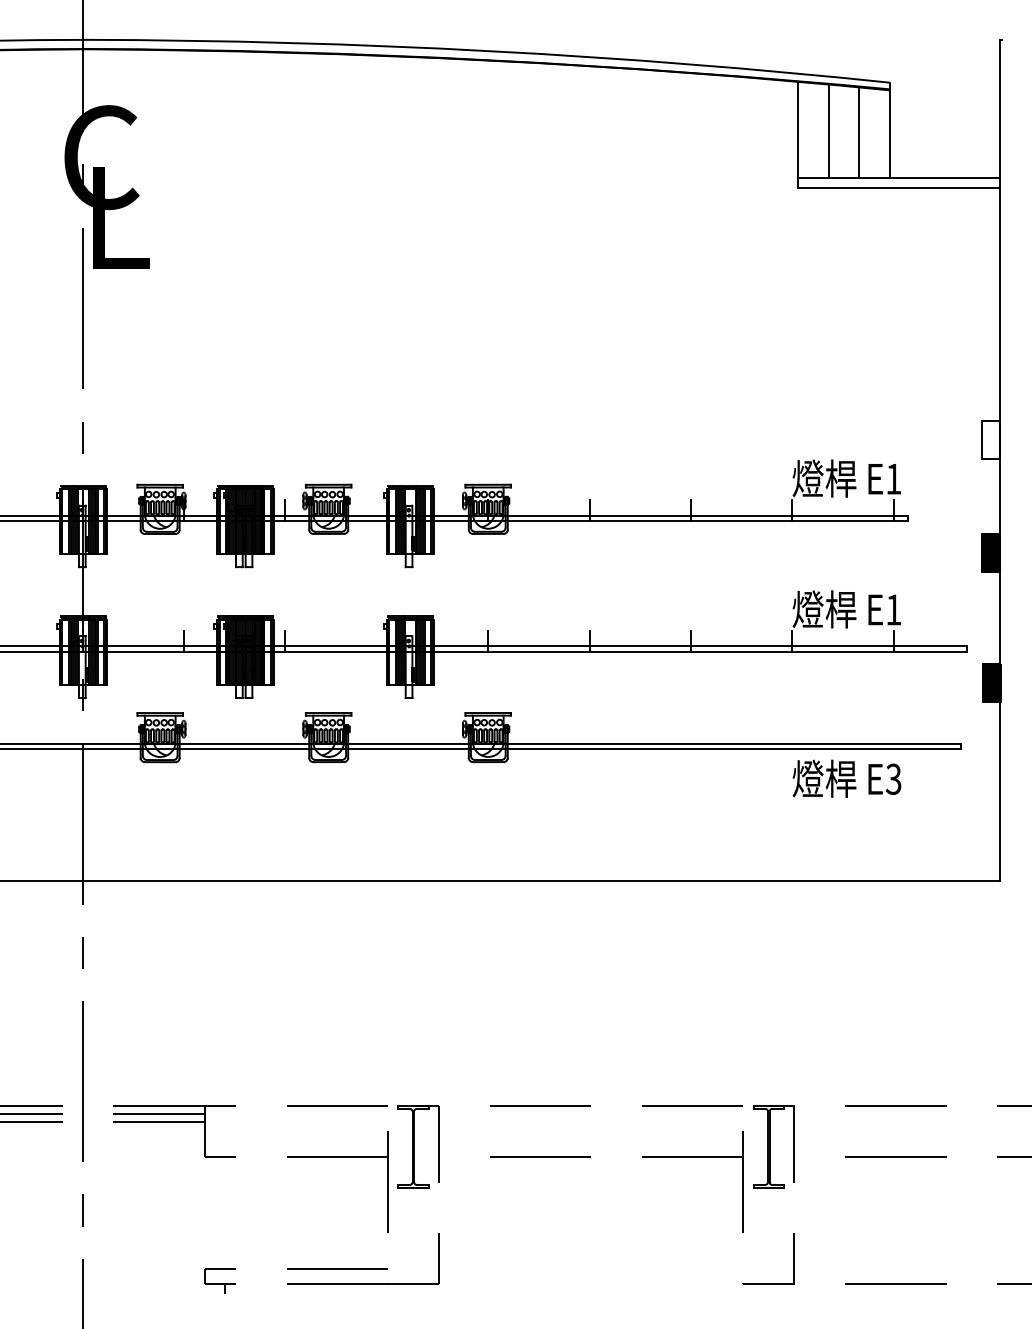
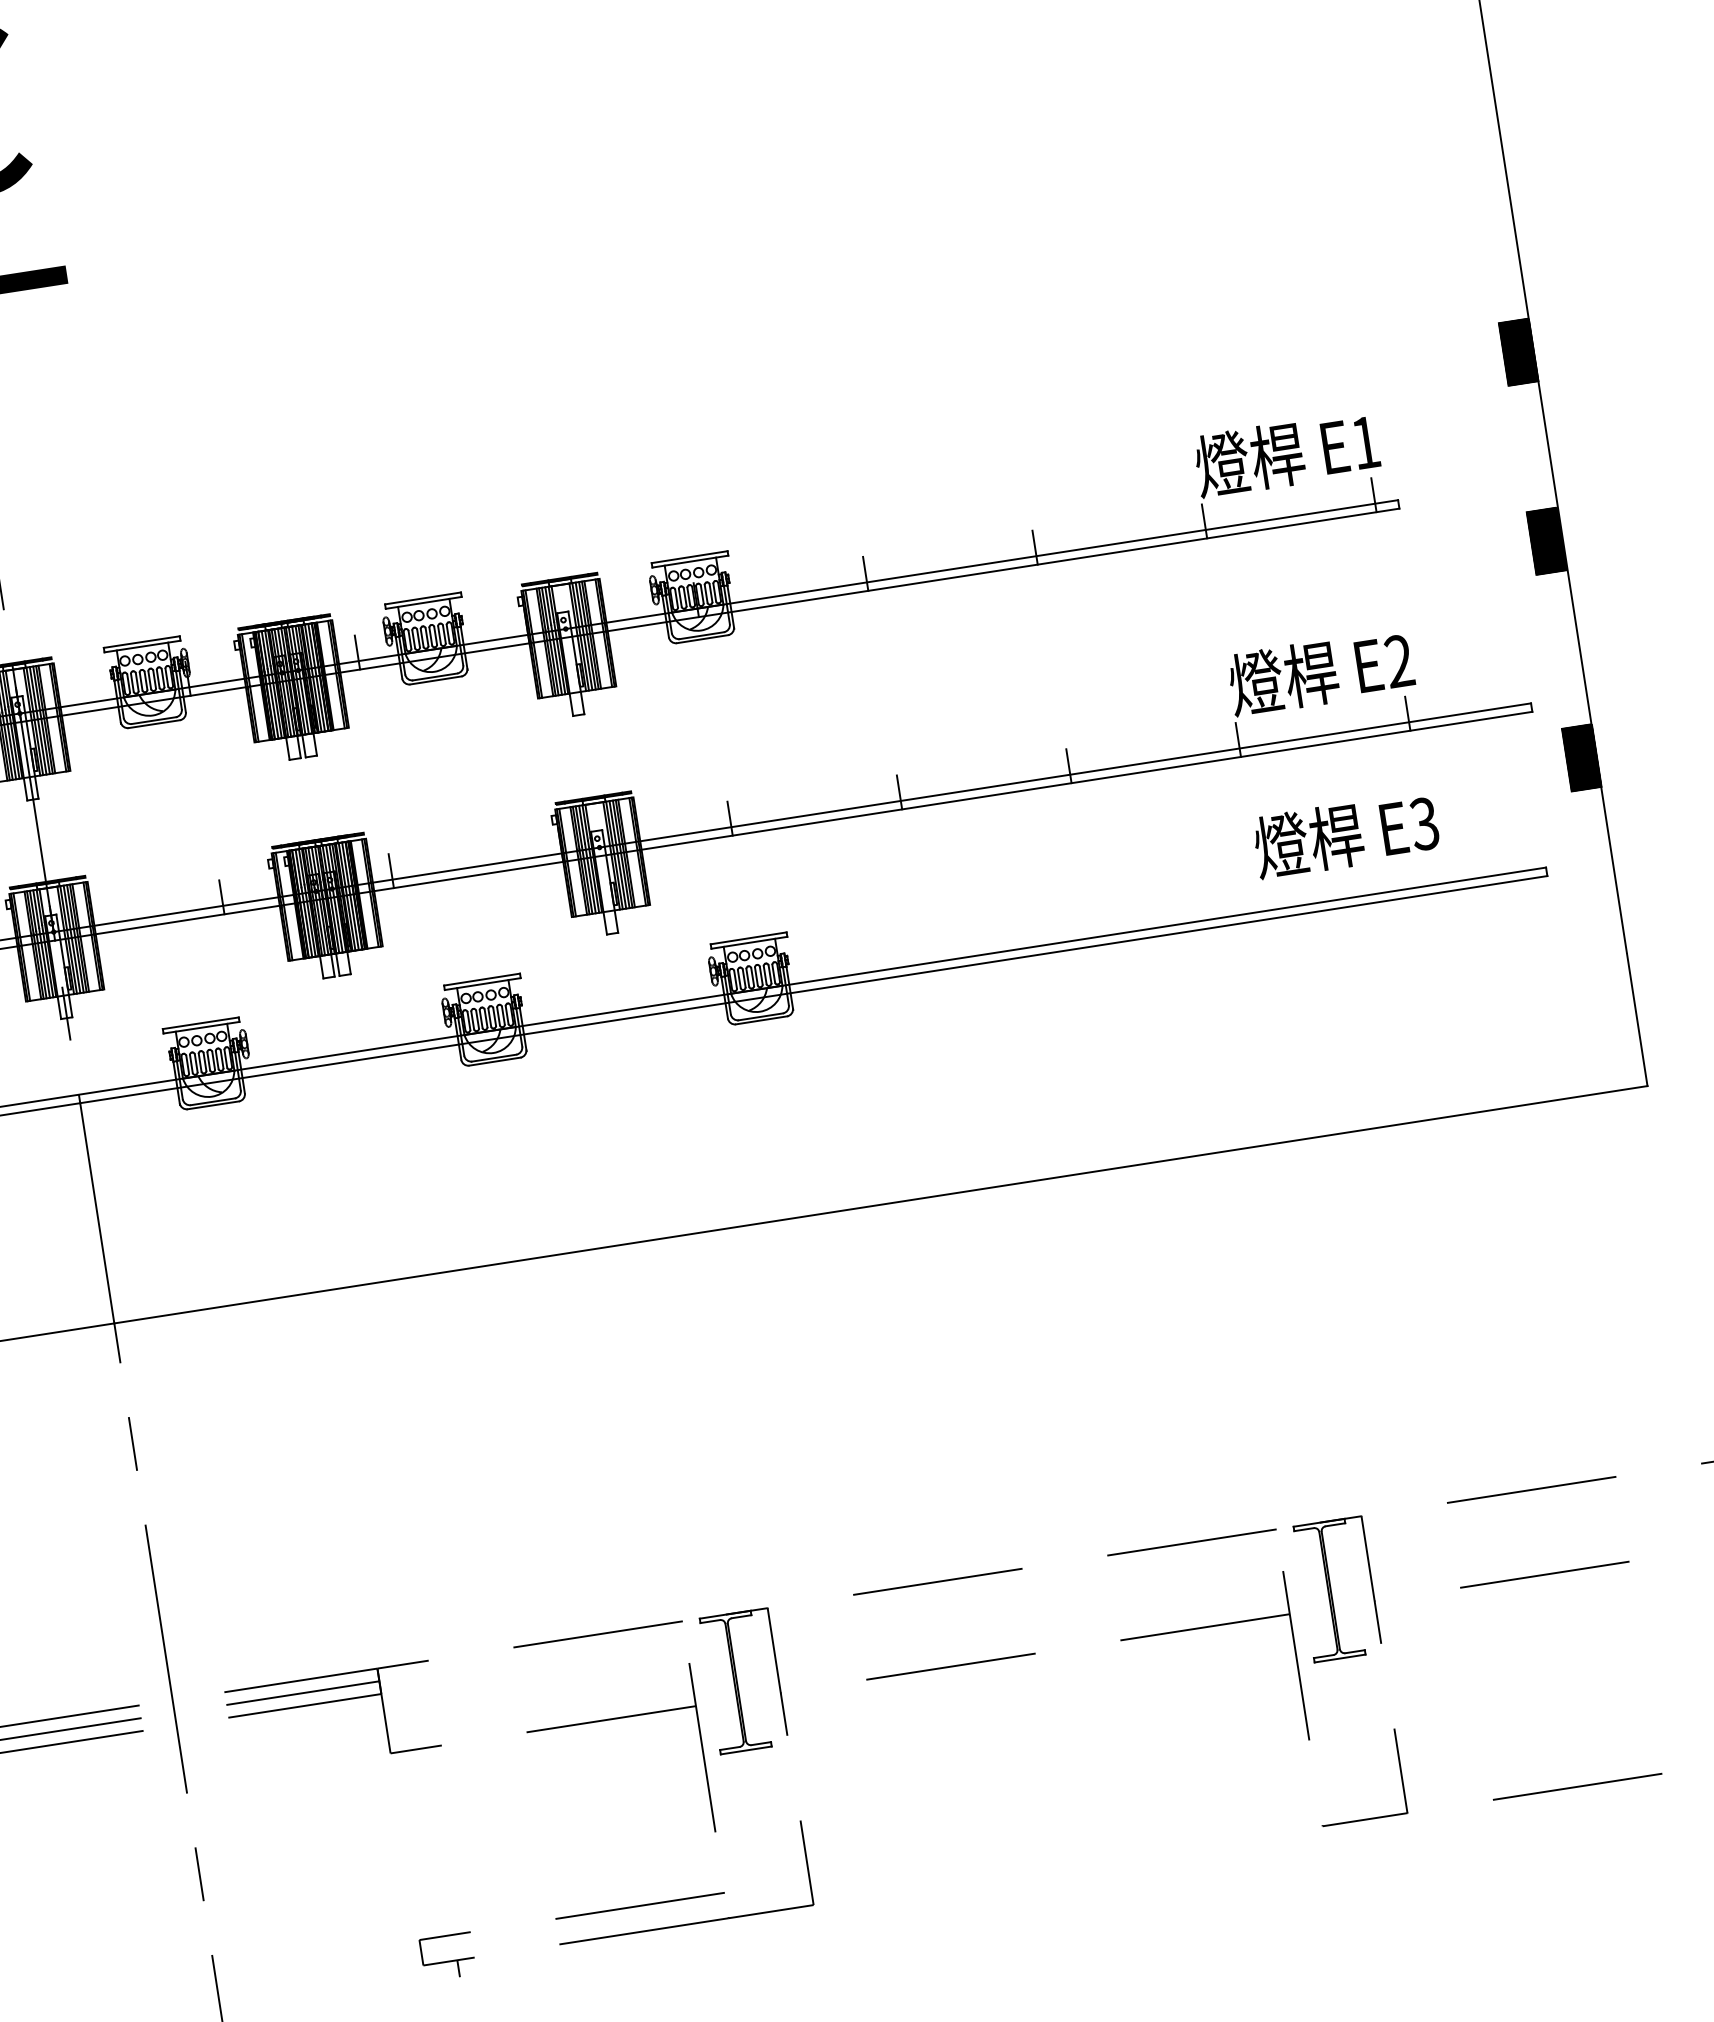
hatch: (991, 439) -> (1518, 351), added
text: (893, 609) -> (1398, 660), E1 -> E2
text: (846, 778) -> (1345, 834), moved

